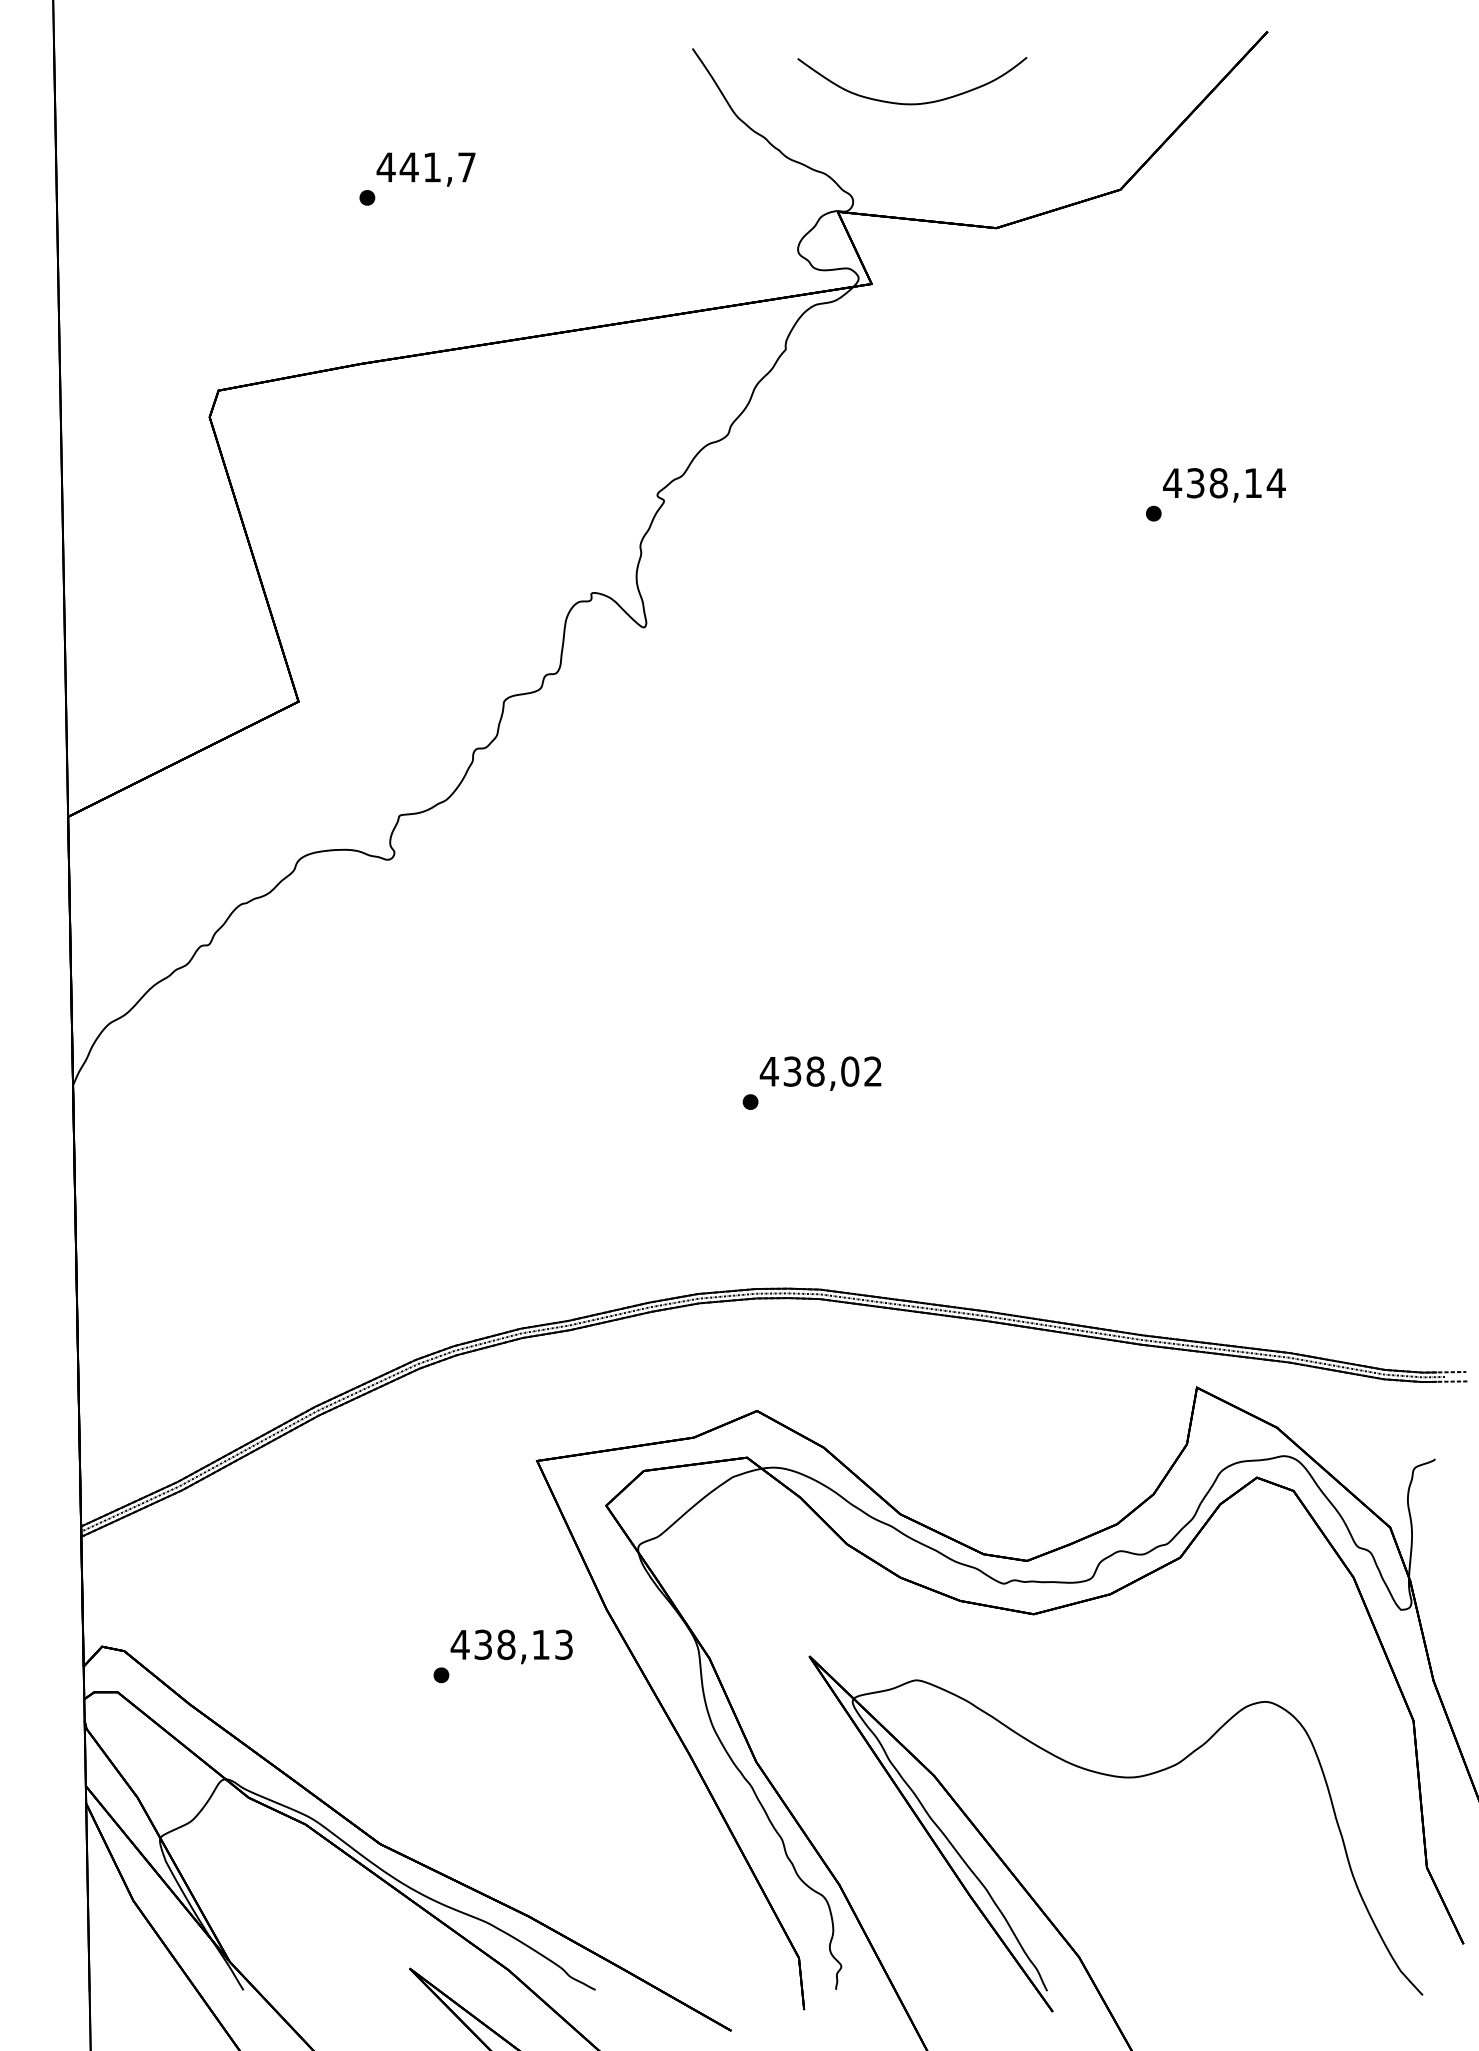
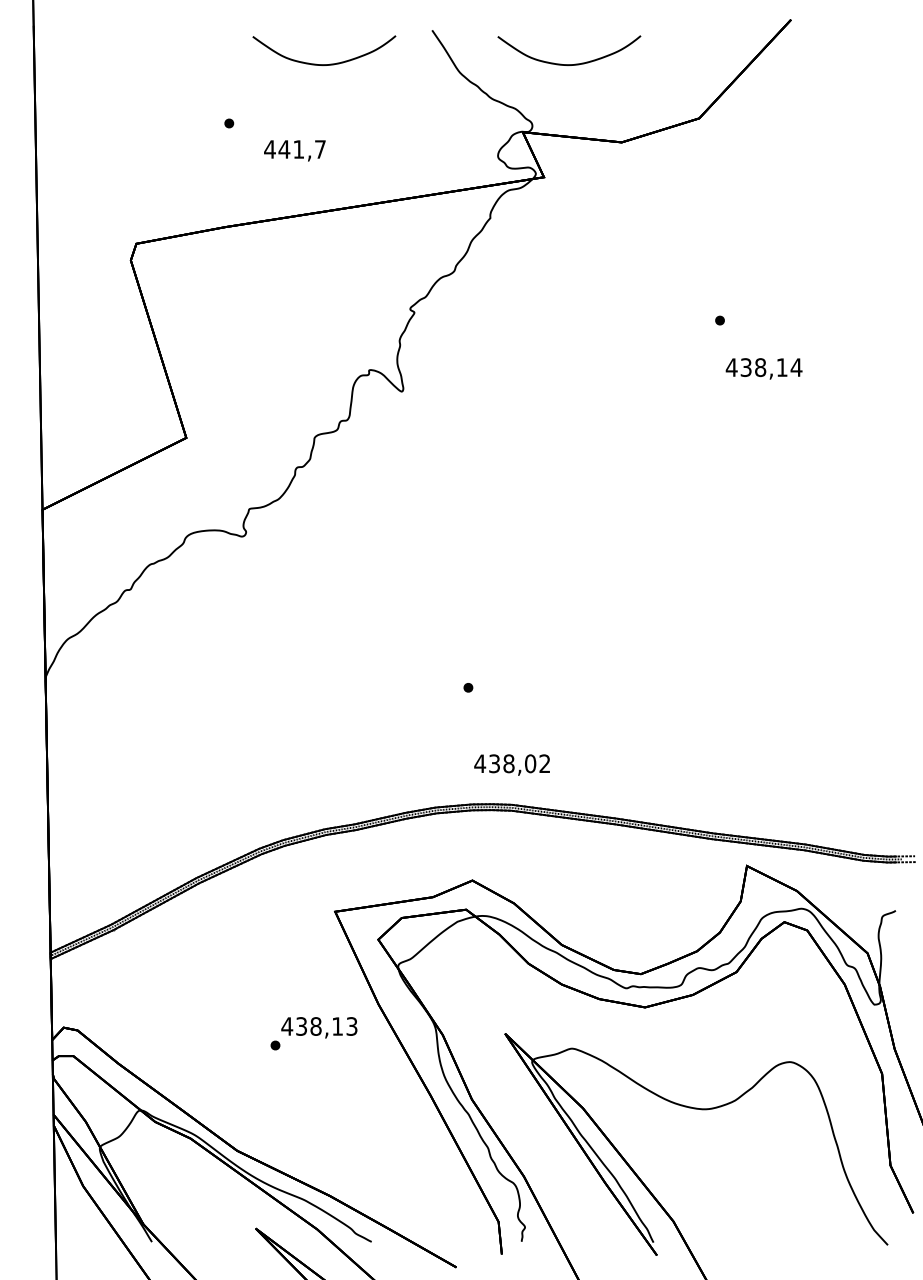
curve: (519, 103) -> (324, 64), added
text: (425, 169) -> (294, 150), moved
text: (1223, 484) -> (763, 368), moved
text: (819, 1072) -> (511, 764), moved

